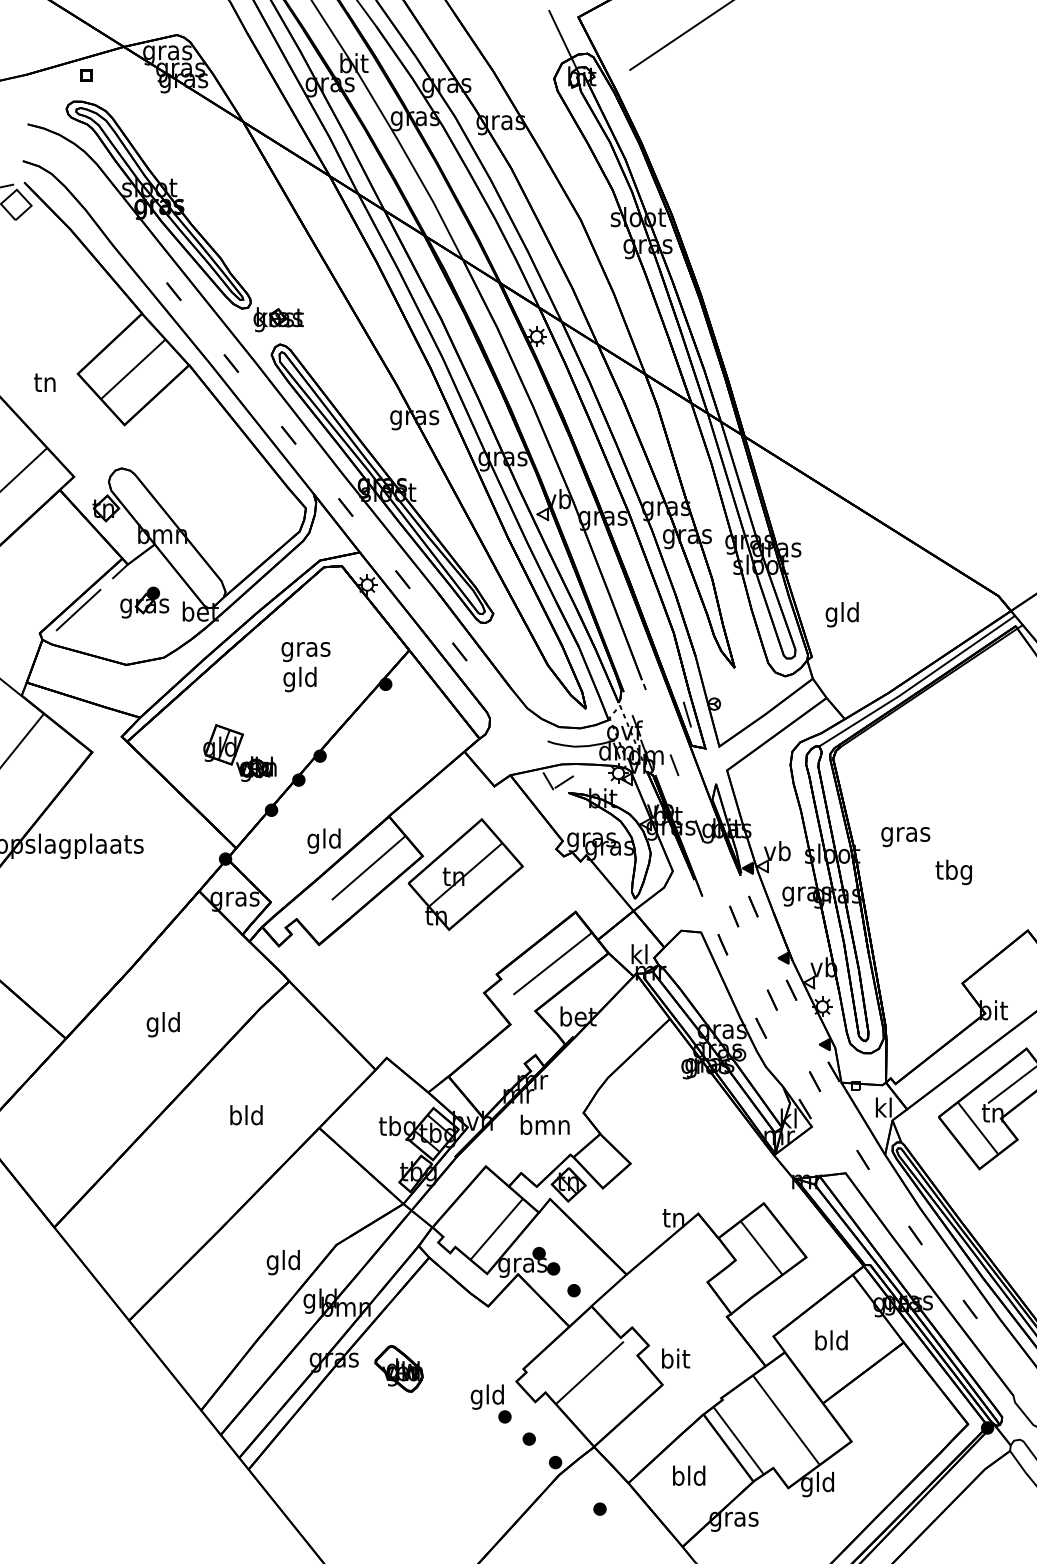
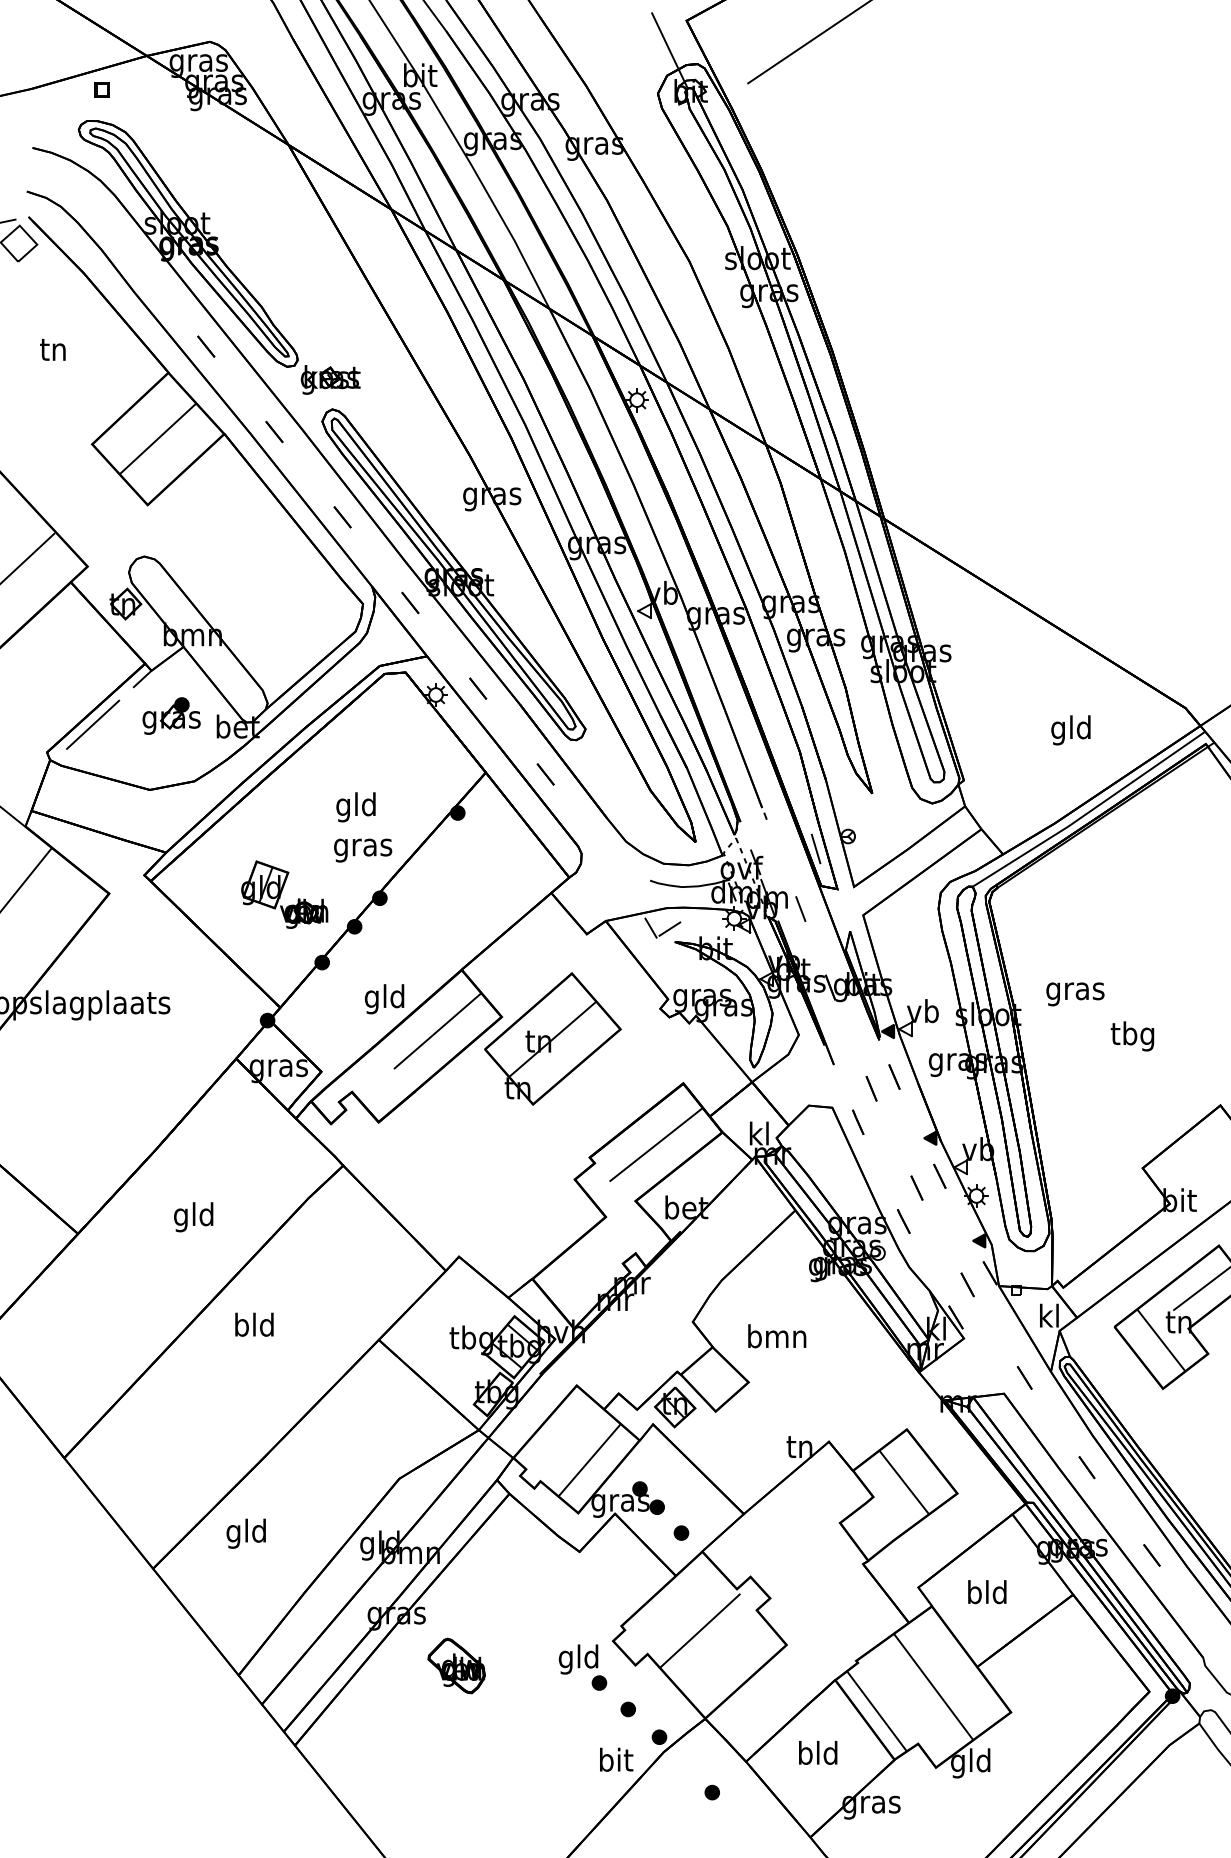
text: (44, 382) -> (52, 349), moved
text: (841, 614) -> (1070, 730), moved
text: (306, 651) -> (363, 850), moved
text: (246, 1115) -> (254, 1324), moved
text: (545, 1125) -> (777, 1336), moved
text: (282, 1262) -> (245, 1533), moved
text: (675, 1358) -> (616, 1759), moved
part: (398, 1368) -> (456, 1665), moved

